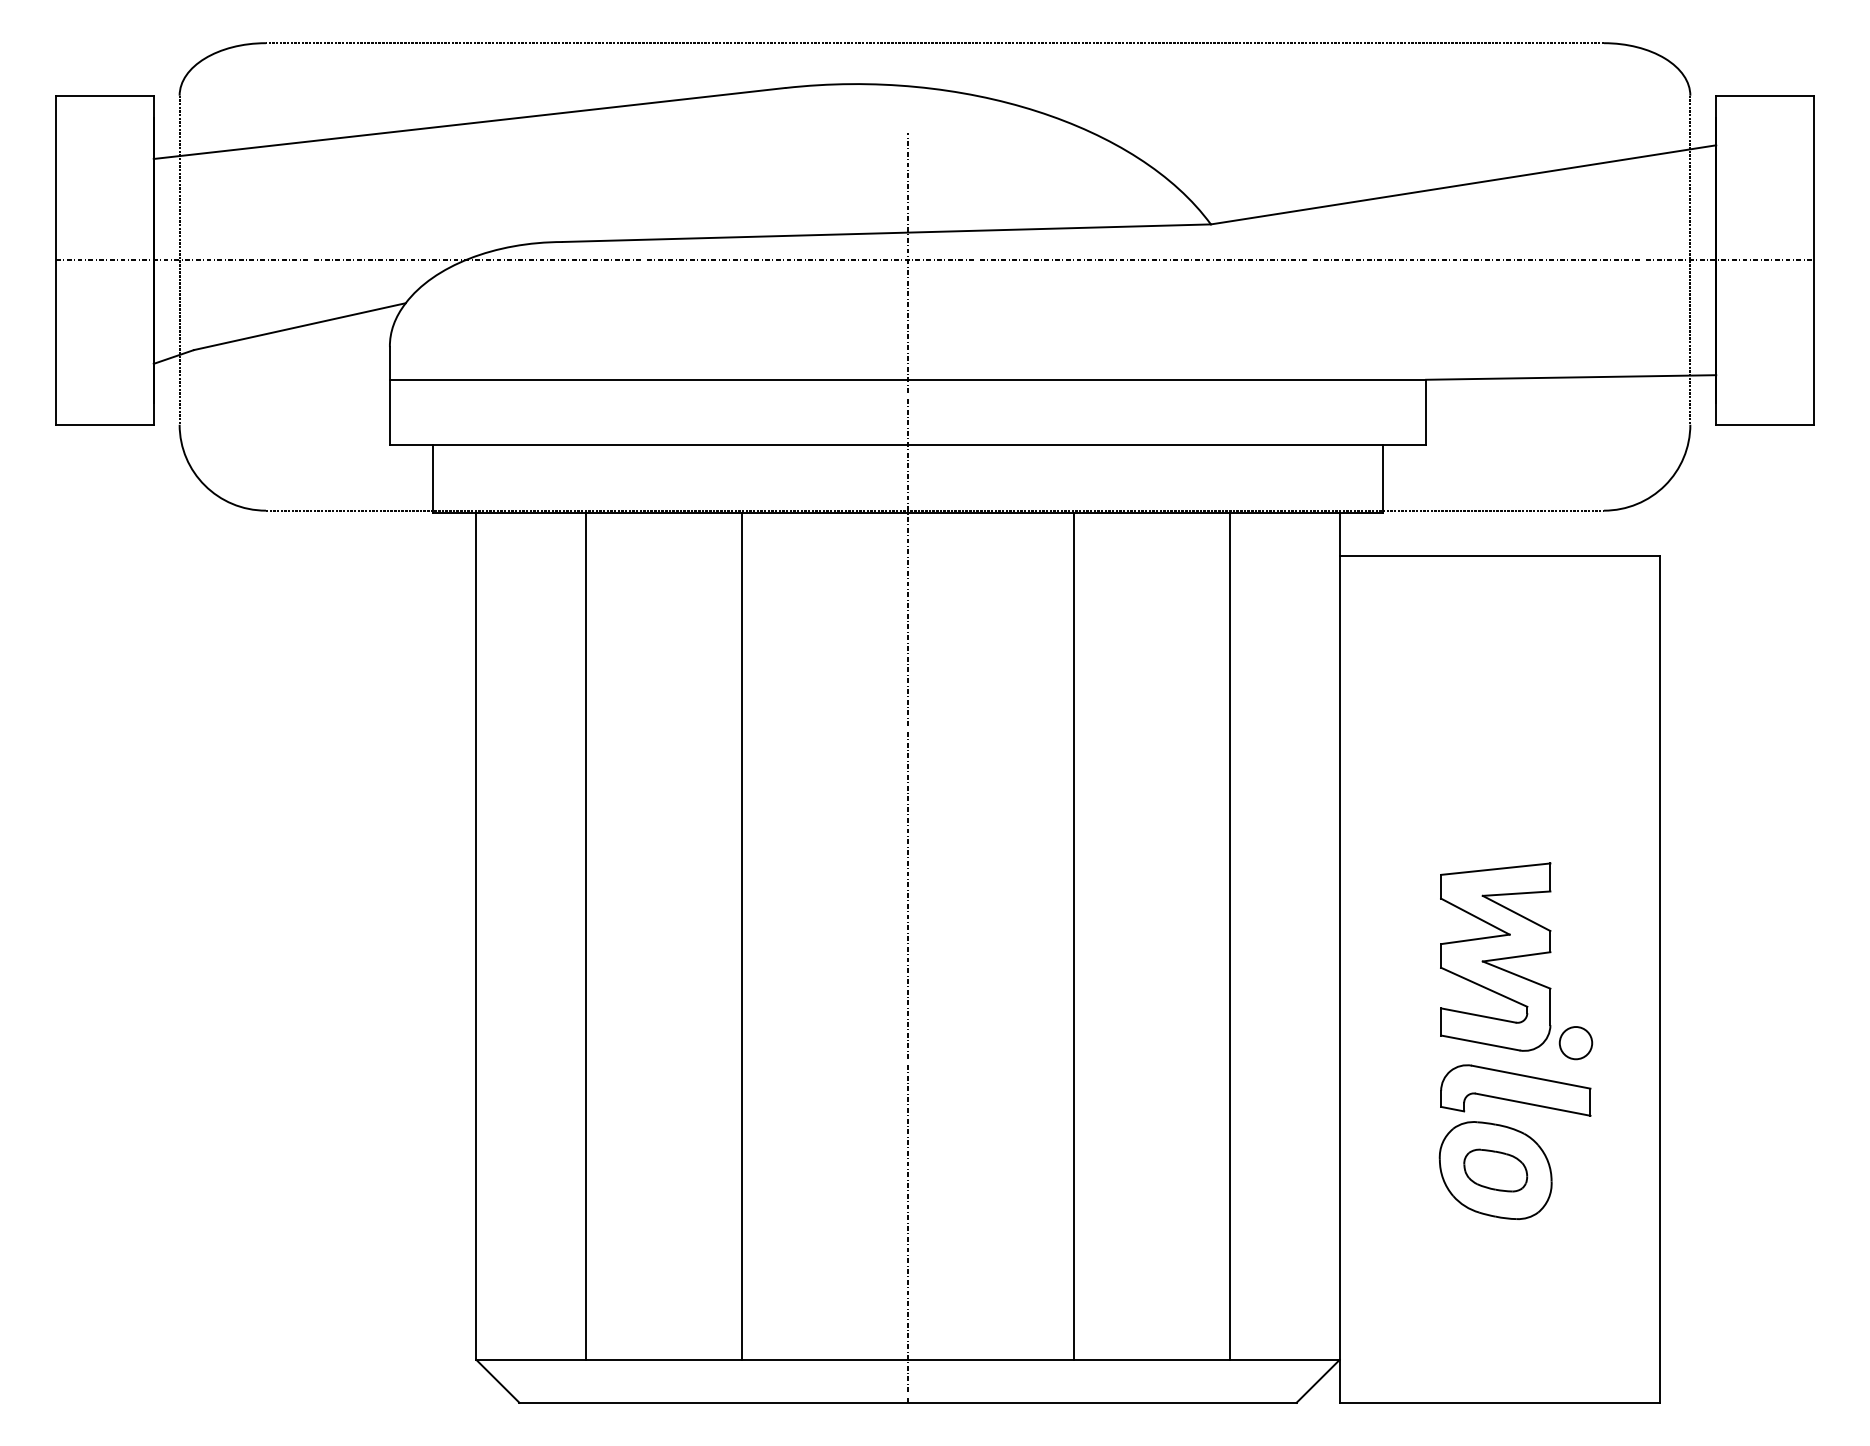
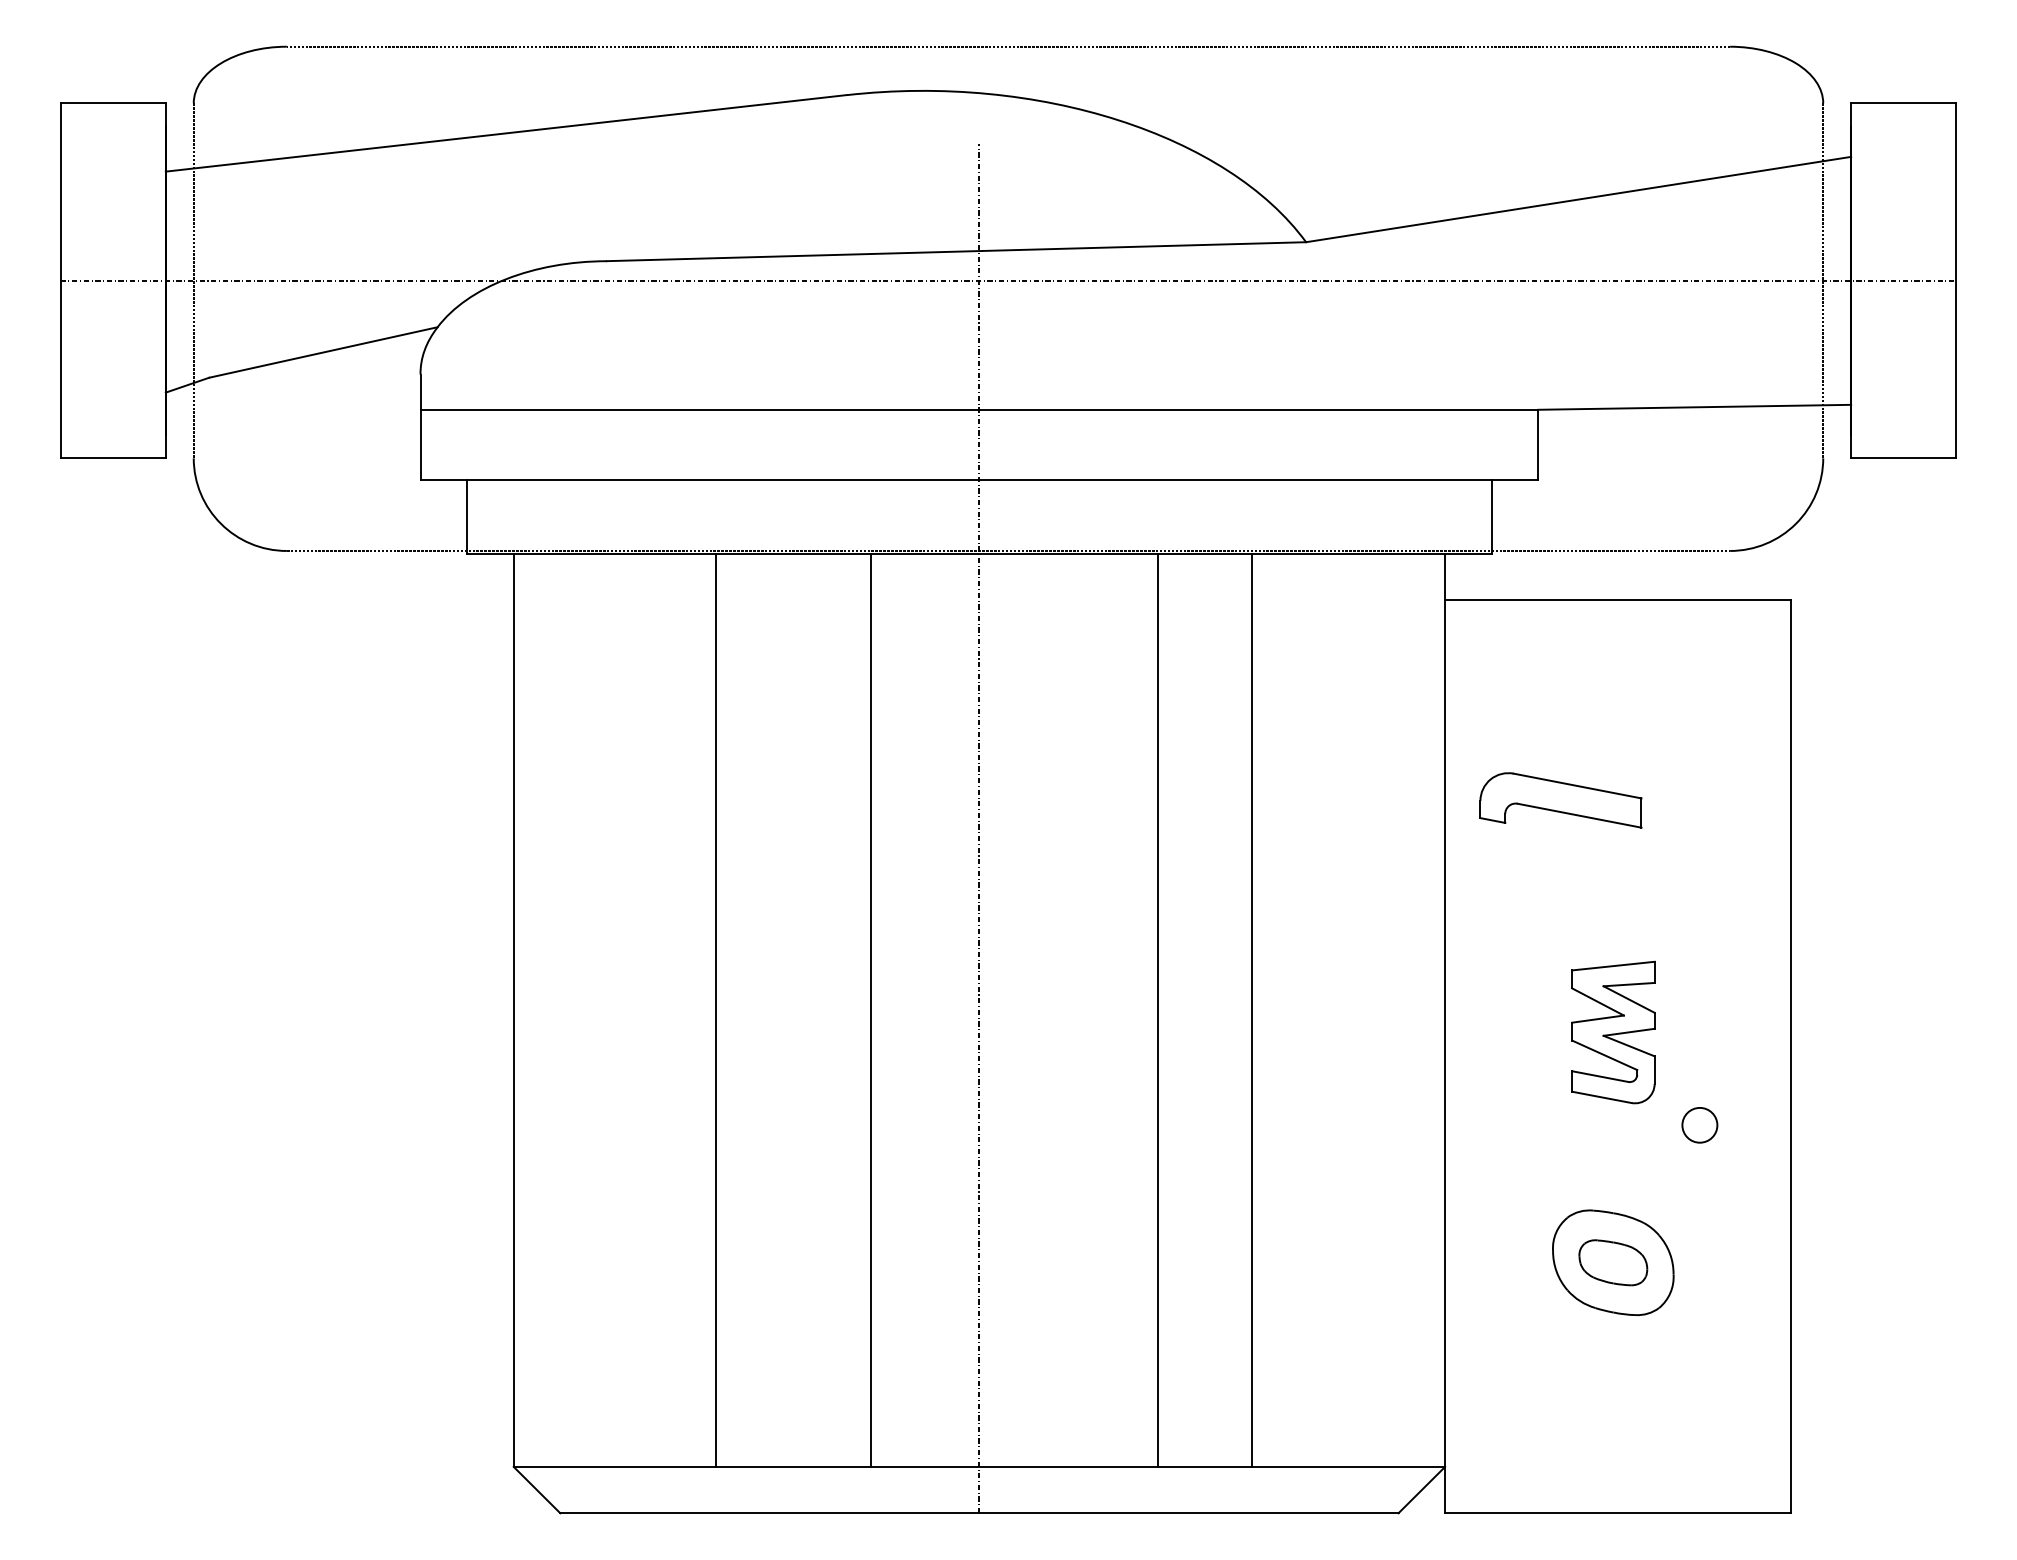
line: (586, 935) -> (716, 1009), moved
line: (742, 935) -> (871, 1009), moved
line: (1229, 935) -> (1251, 1009), moved
part: (1495, 957) -> (1613, 1032), size x0.7
part: (1515, 1090) -> (1560, 800), moved

